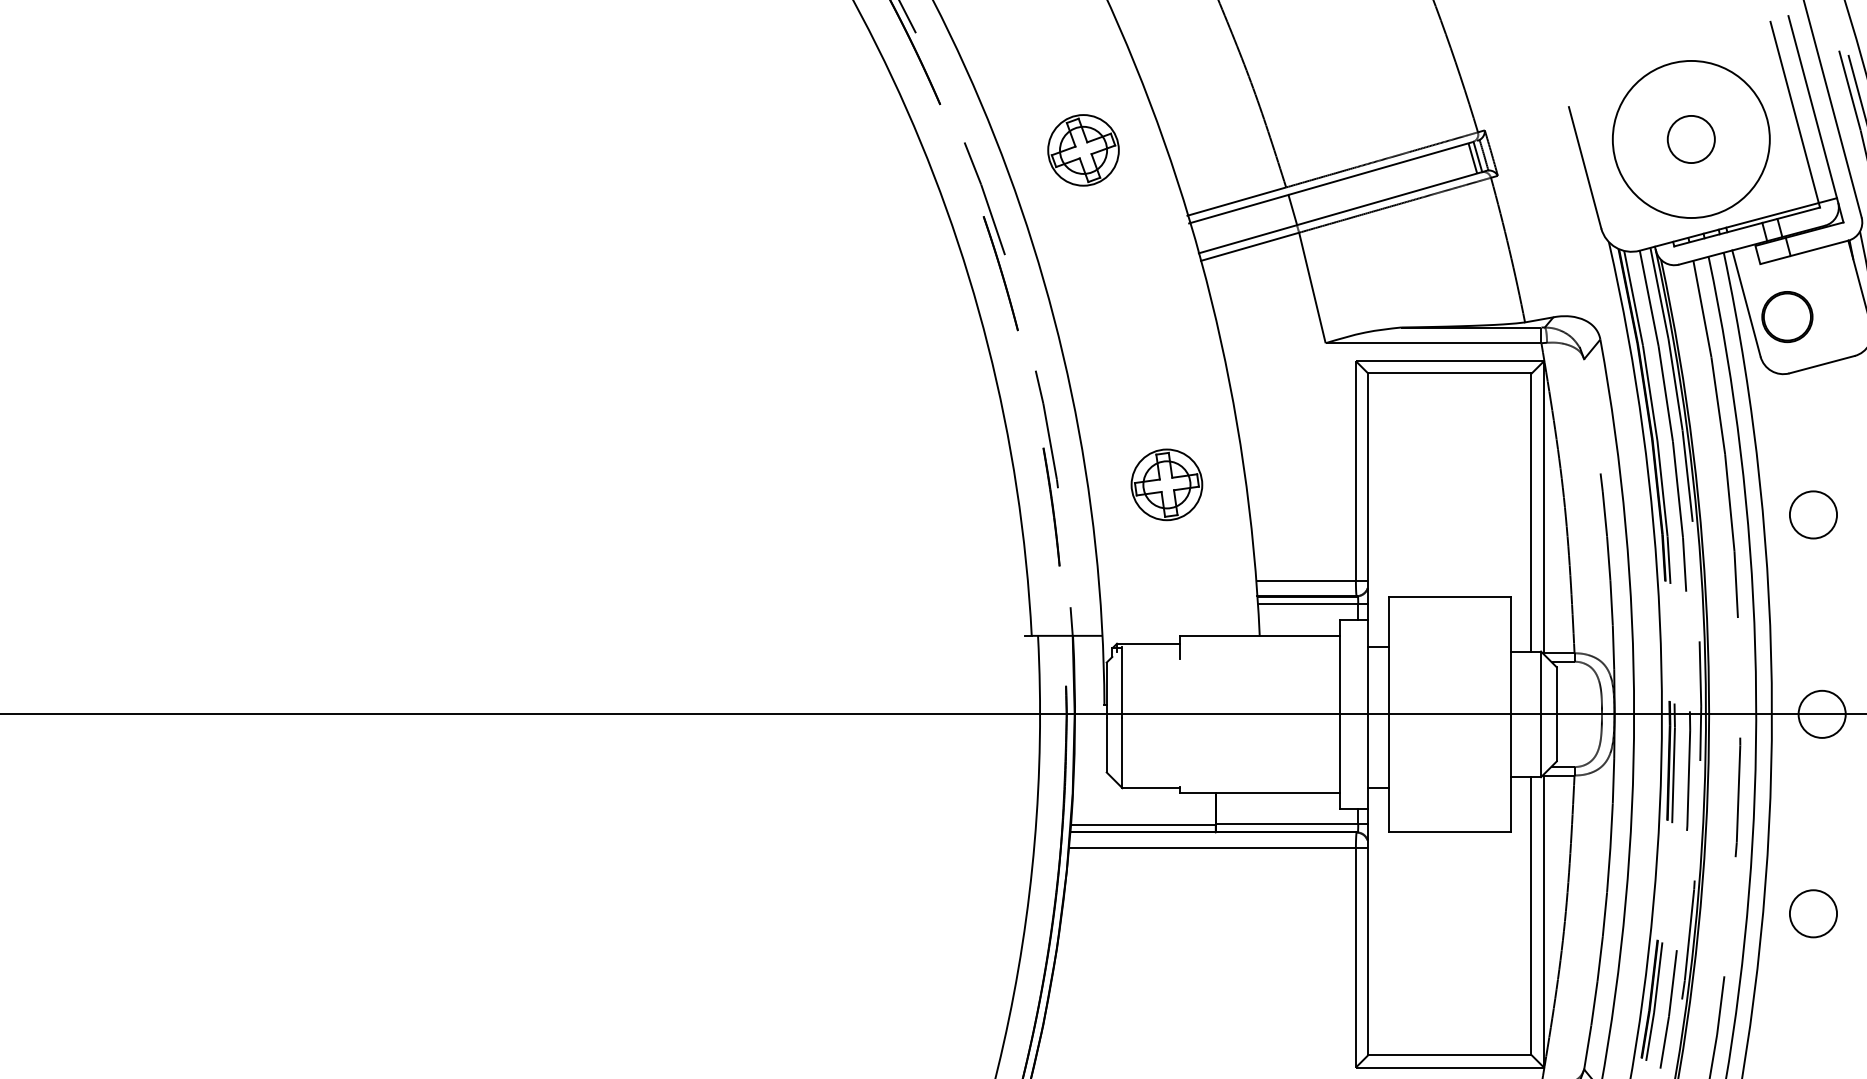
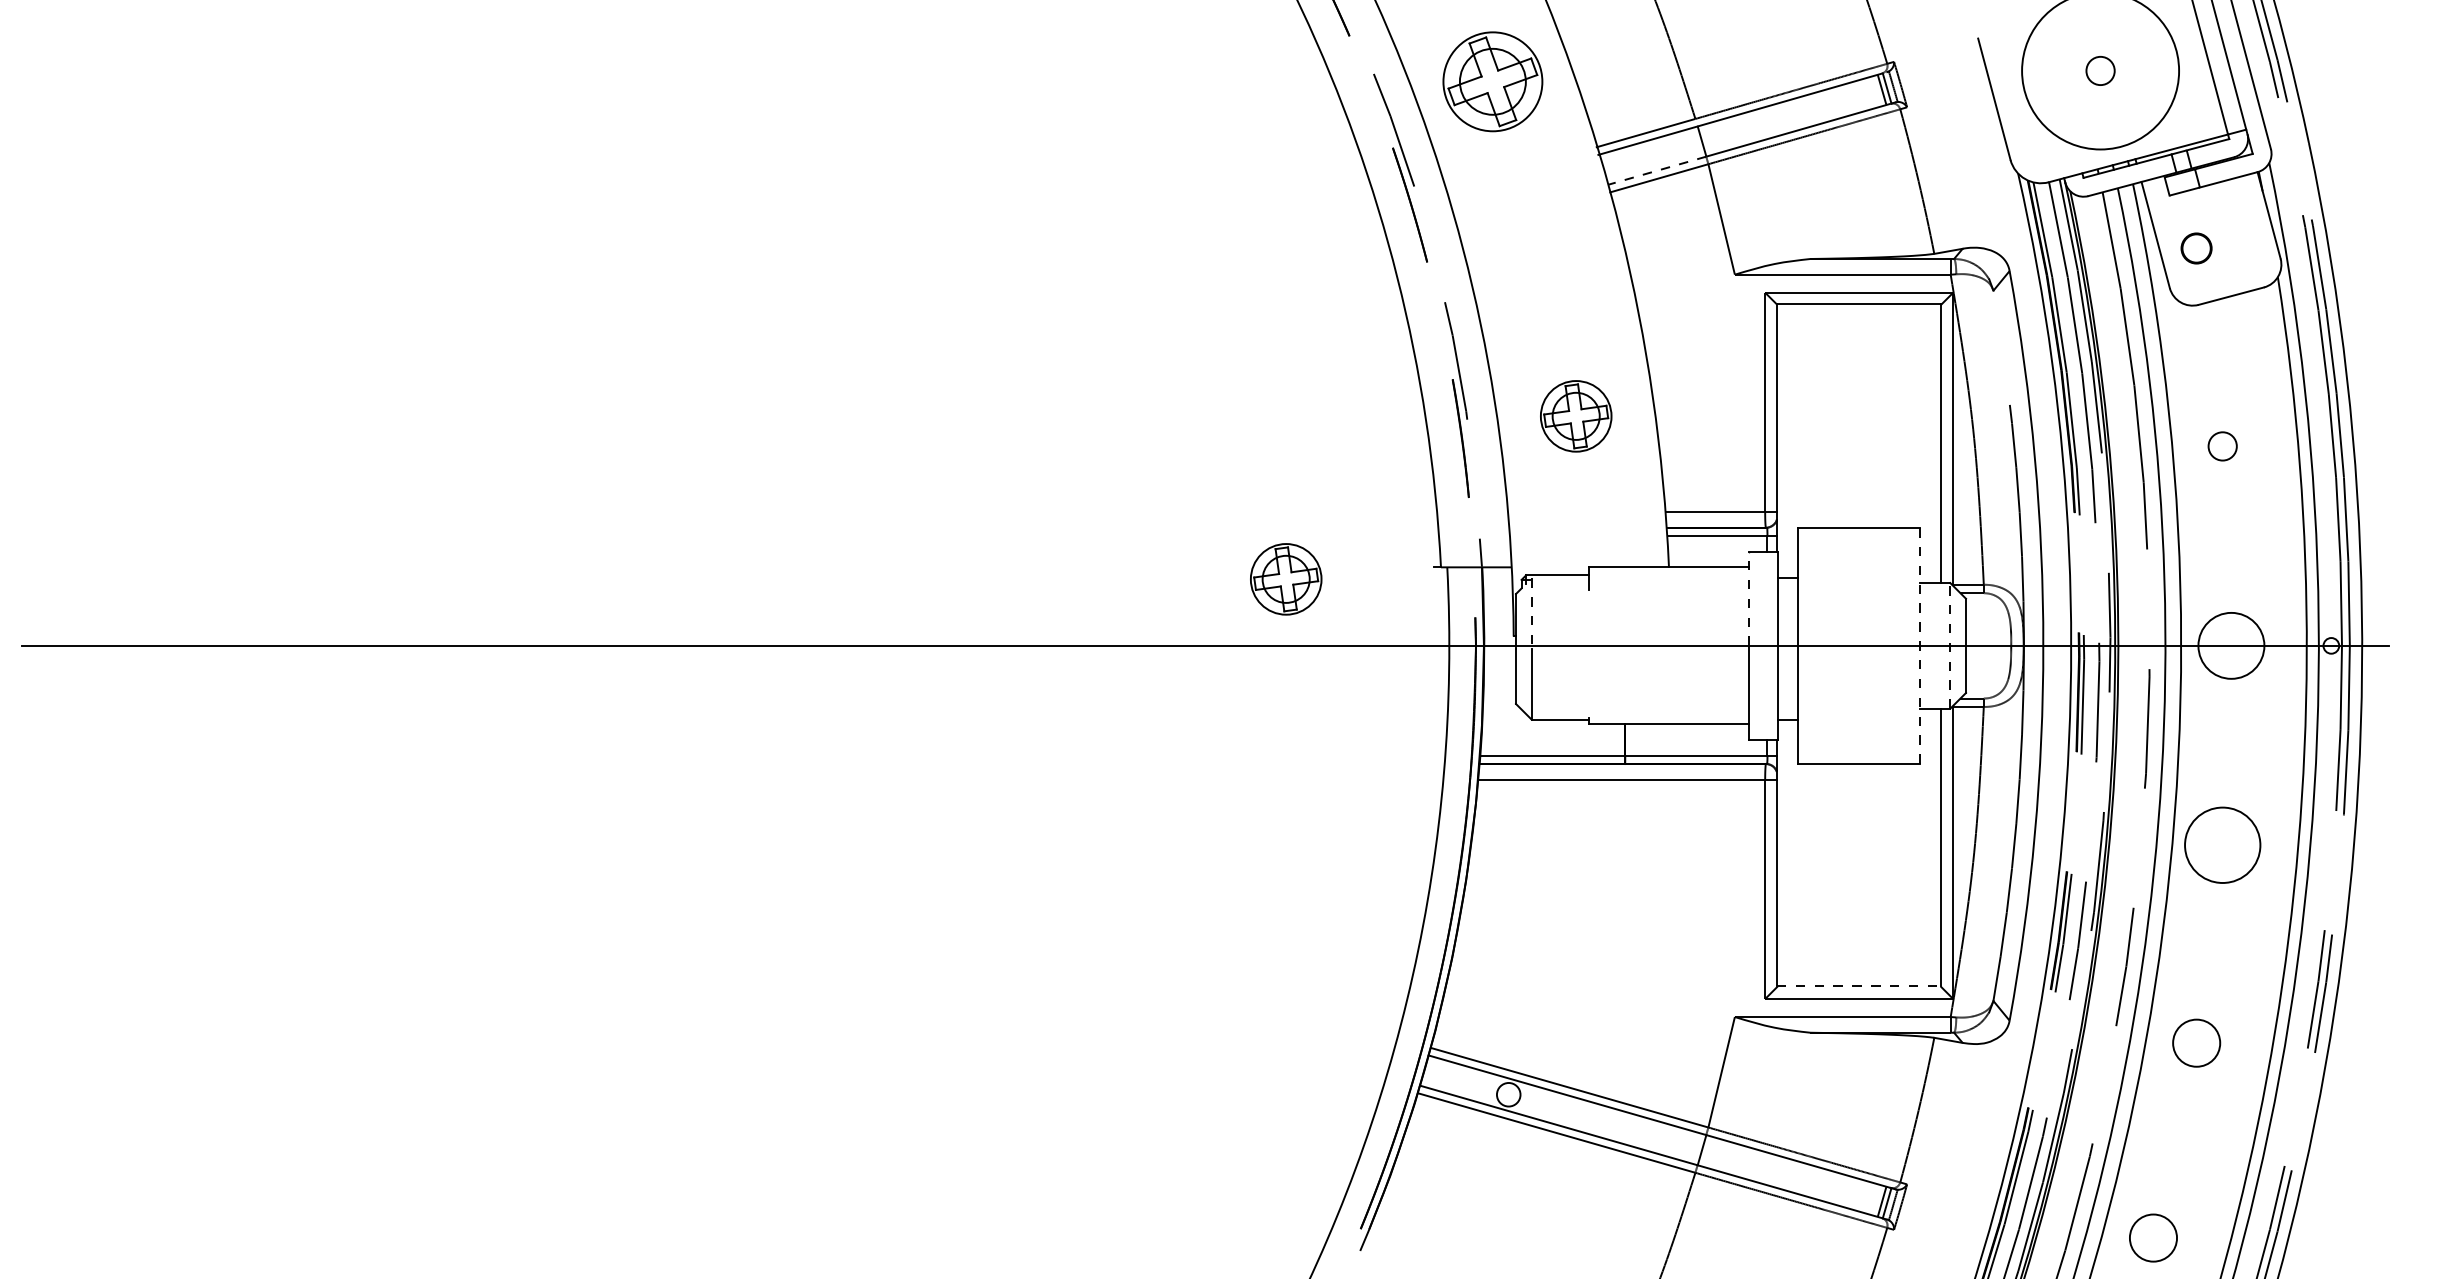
circle: (1691, 139) -> (2100, 70), size x0.6
part: (1083, 150) -> (1492, 81), size x1.4
line: (1247, 239) -> (1656, 170), solid -> dashed
circle: (1787, 317) -> (2196, 248), size x0.6
circle: (1813, 515) -> (2222, 446), size x0.6
part: (877, 648) -> (1286, 579), added
line: (1340, 667) -> (1749, 598), solid -> dashed
line: (1122, 683) -> (1531, 614), solid -> dashed
line: (1511, 714) -> (1920, 645), solid -> dashed
line: (1541, 714) -> (1950, 645), solid -> dashed
circle: (1821, 714) -> (2230, 645), size x1.4
circle: (1813, 913) -> (2222, 844), size x1.6
line: (1449, 1055) -> (1858, 986), solid -> dashed

